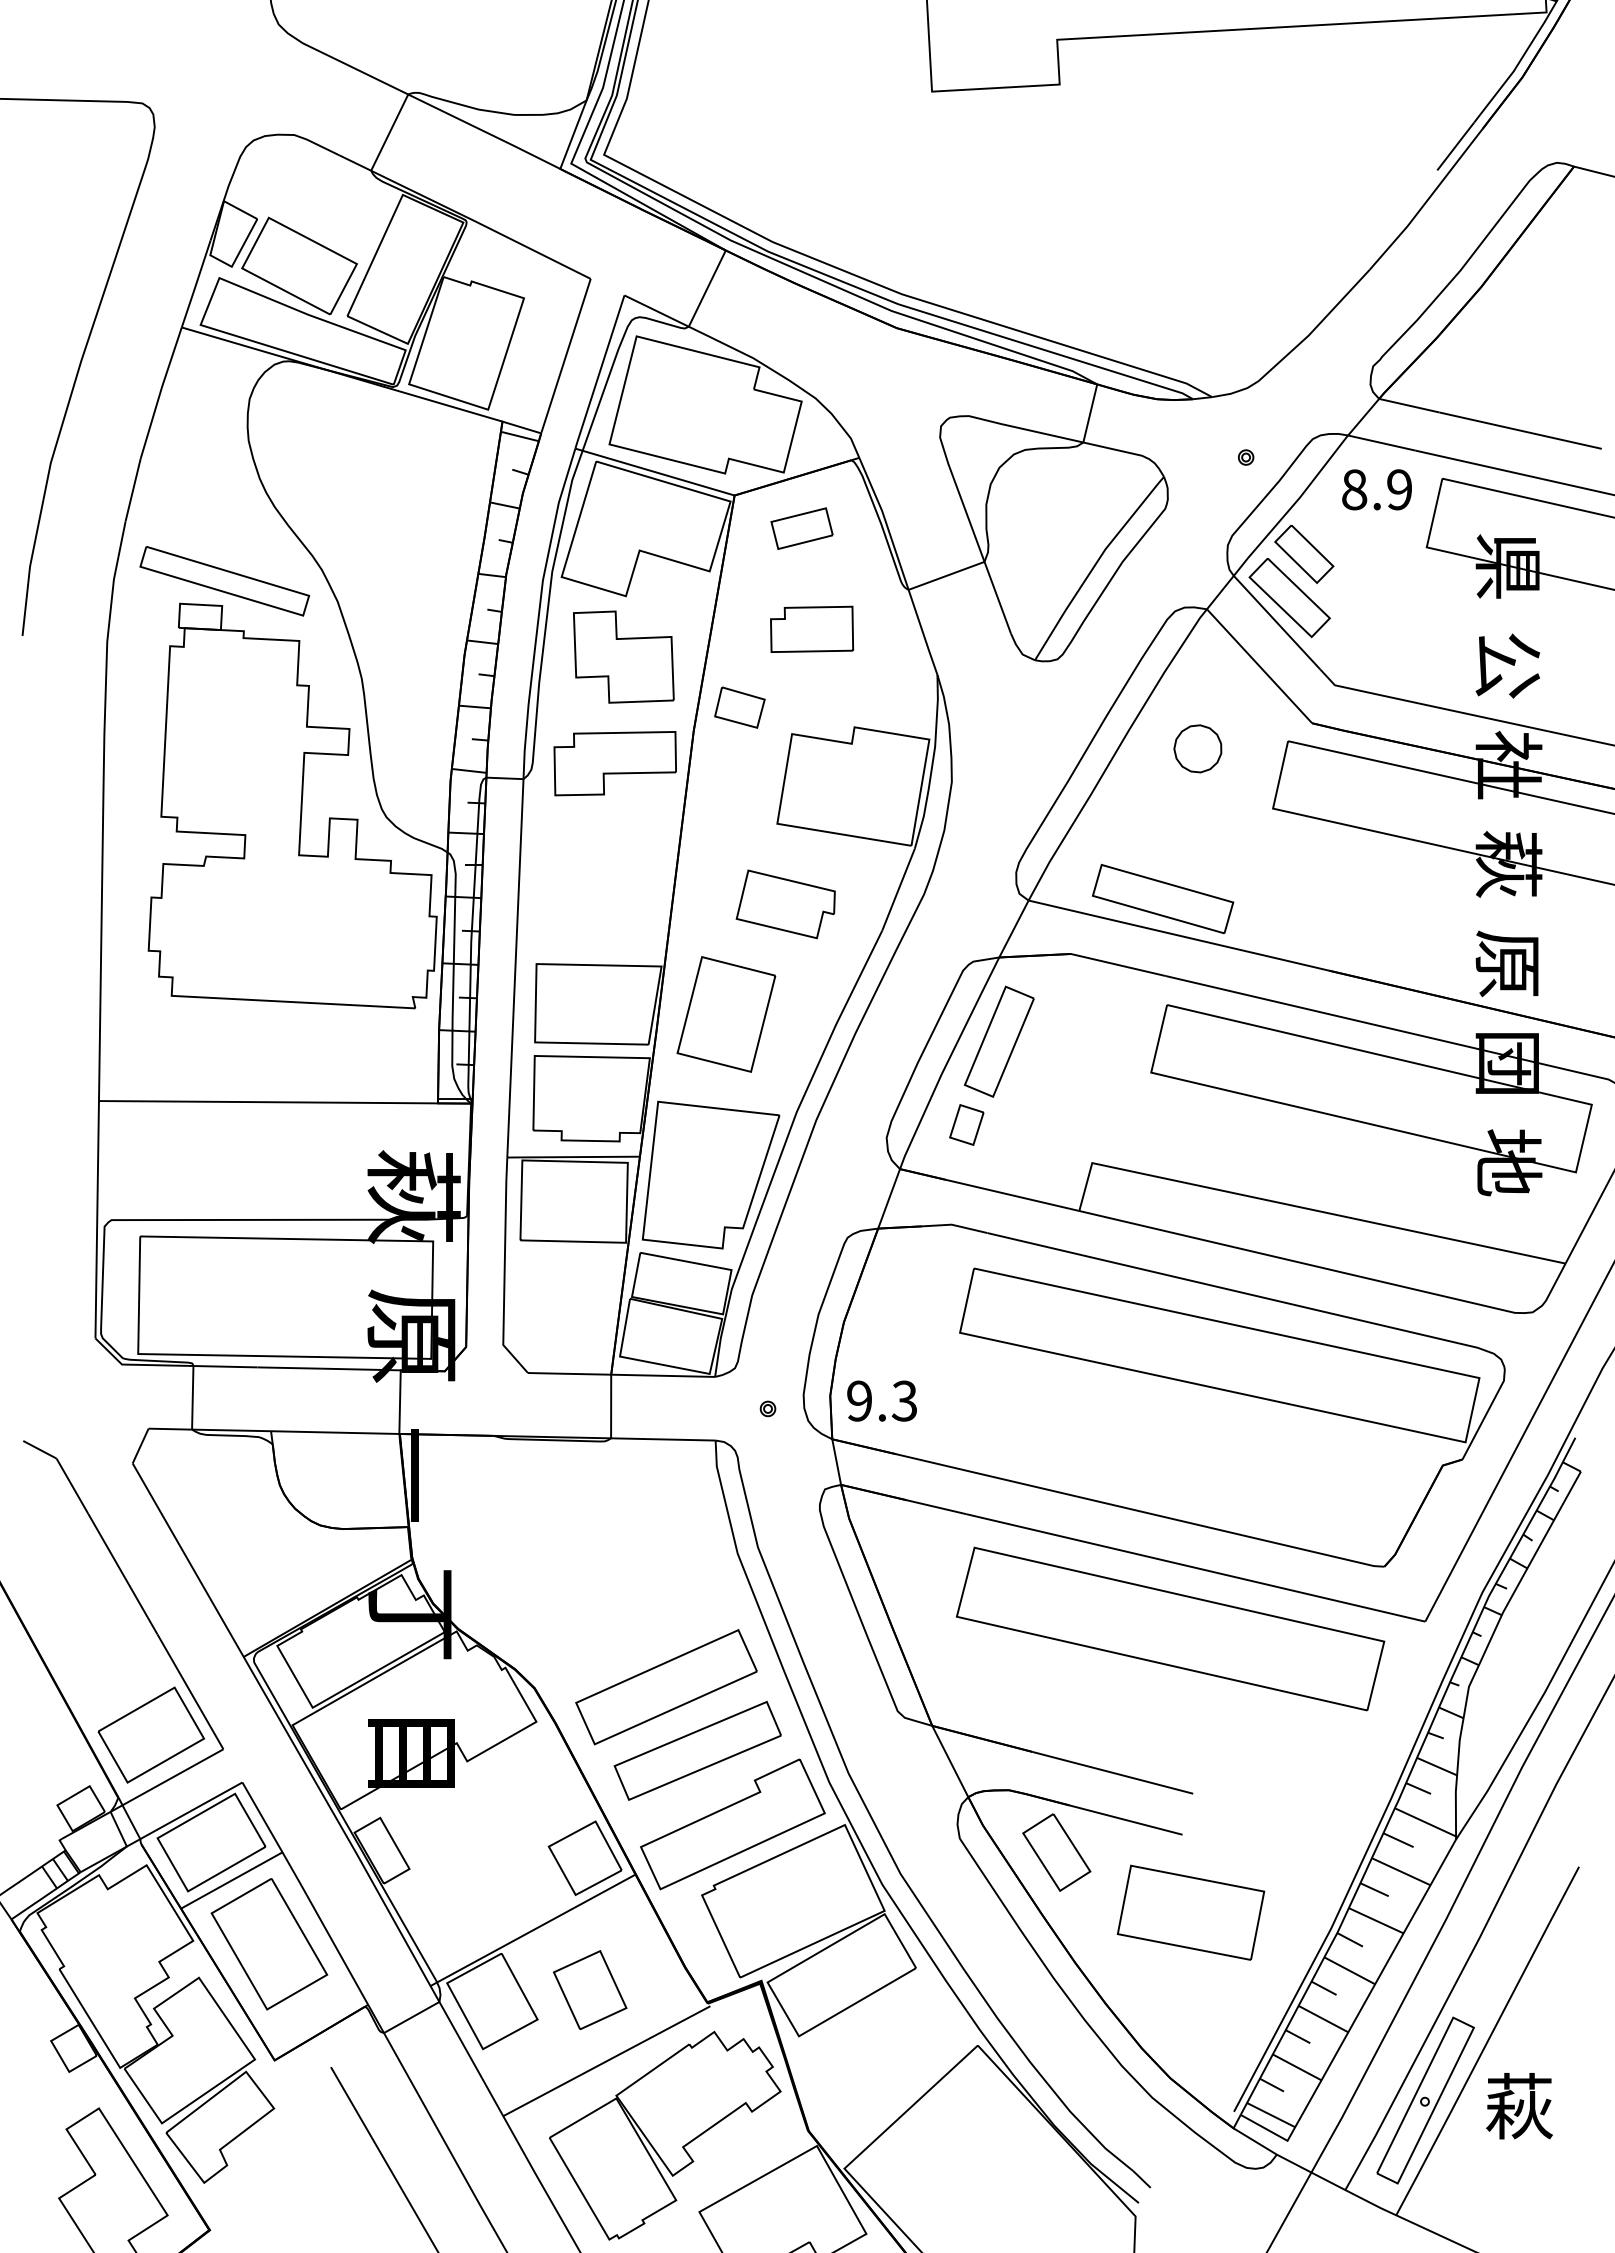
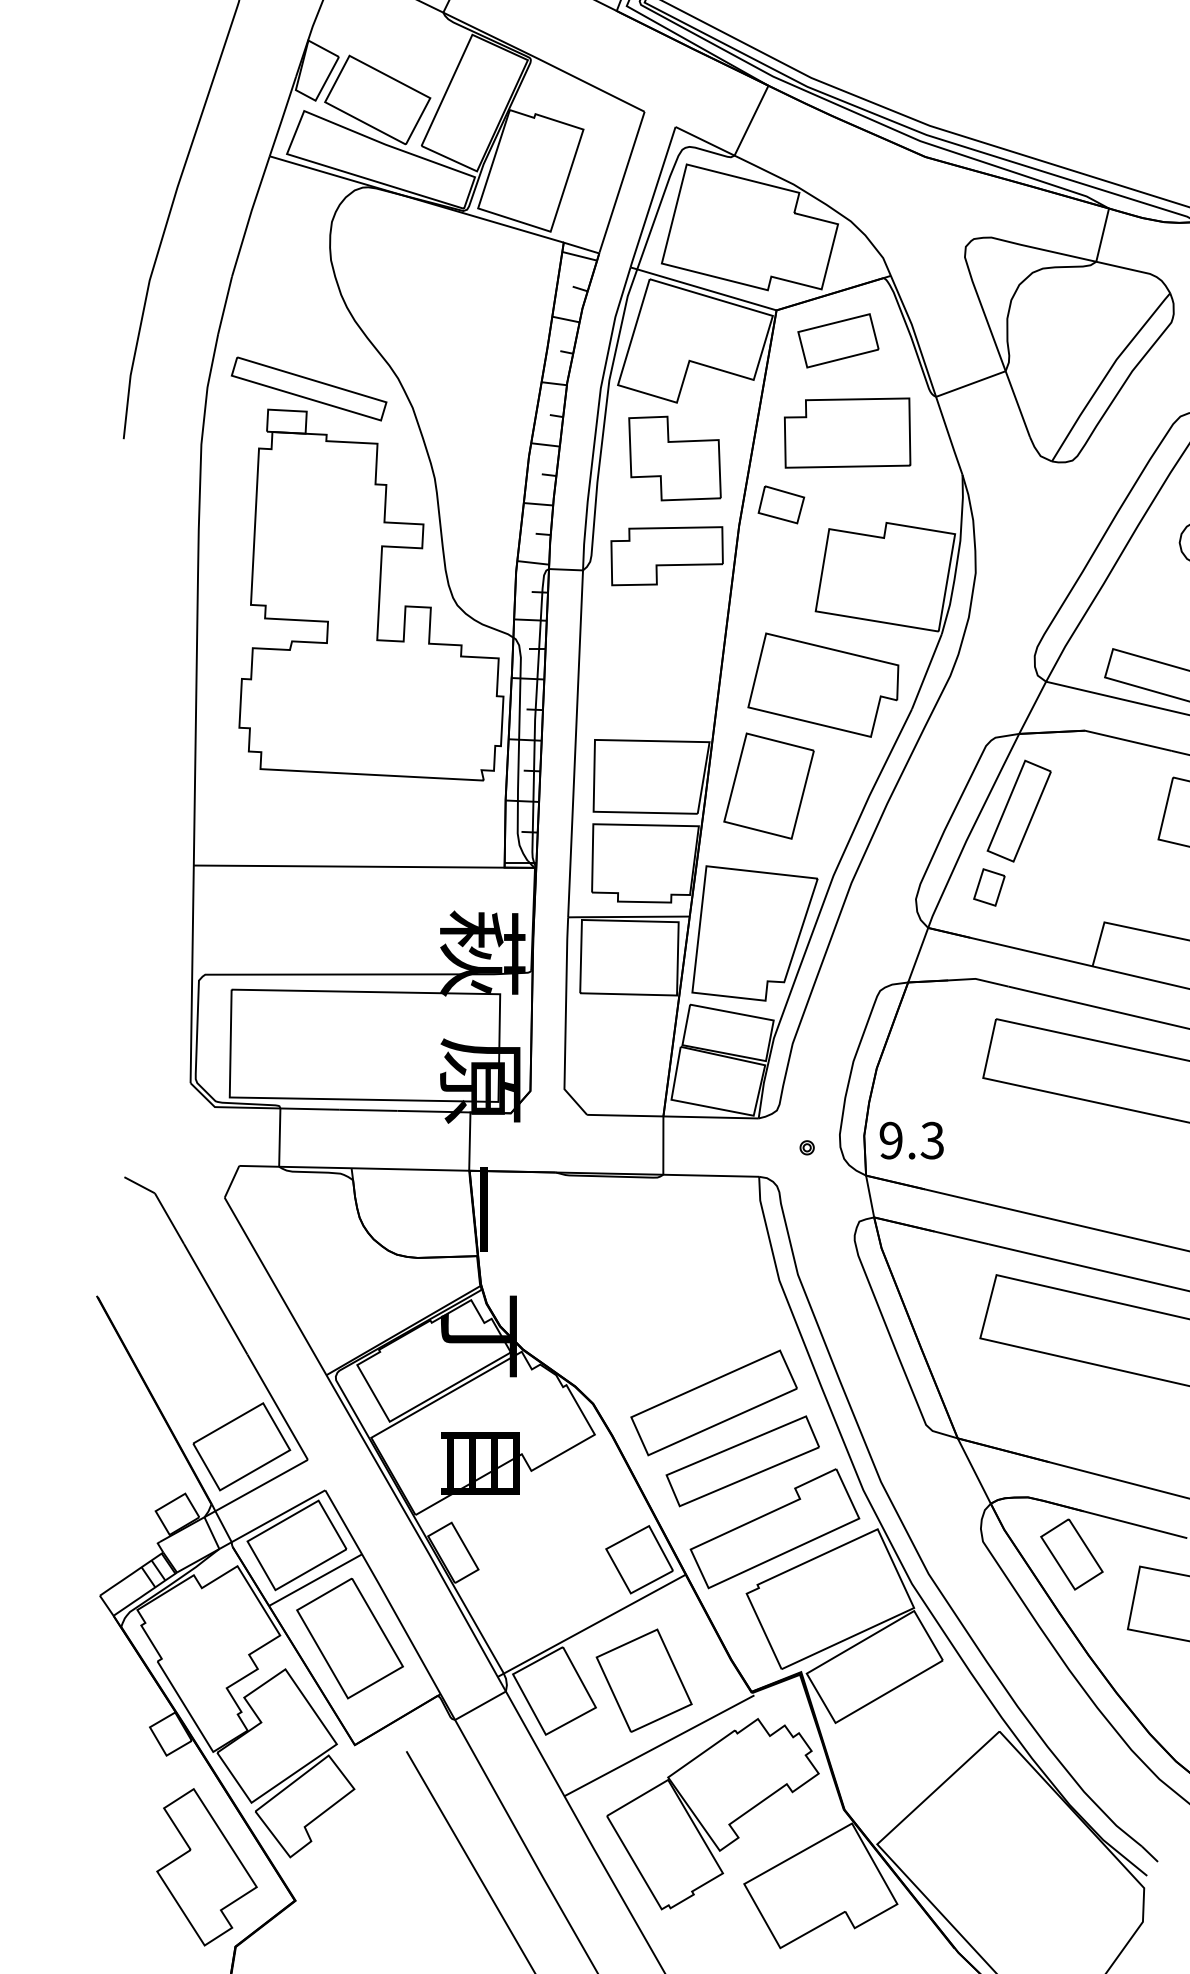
part: (801, 528) -> (837, 340), size x1.43
part: (811, 629) -> (847, 433), size x1.67
part: (785, 904) -> (823, 685), size x1.67
part: (589, 1989) -> (643, 1680), size x1.43

